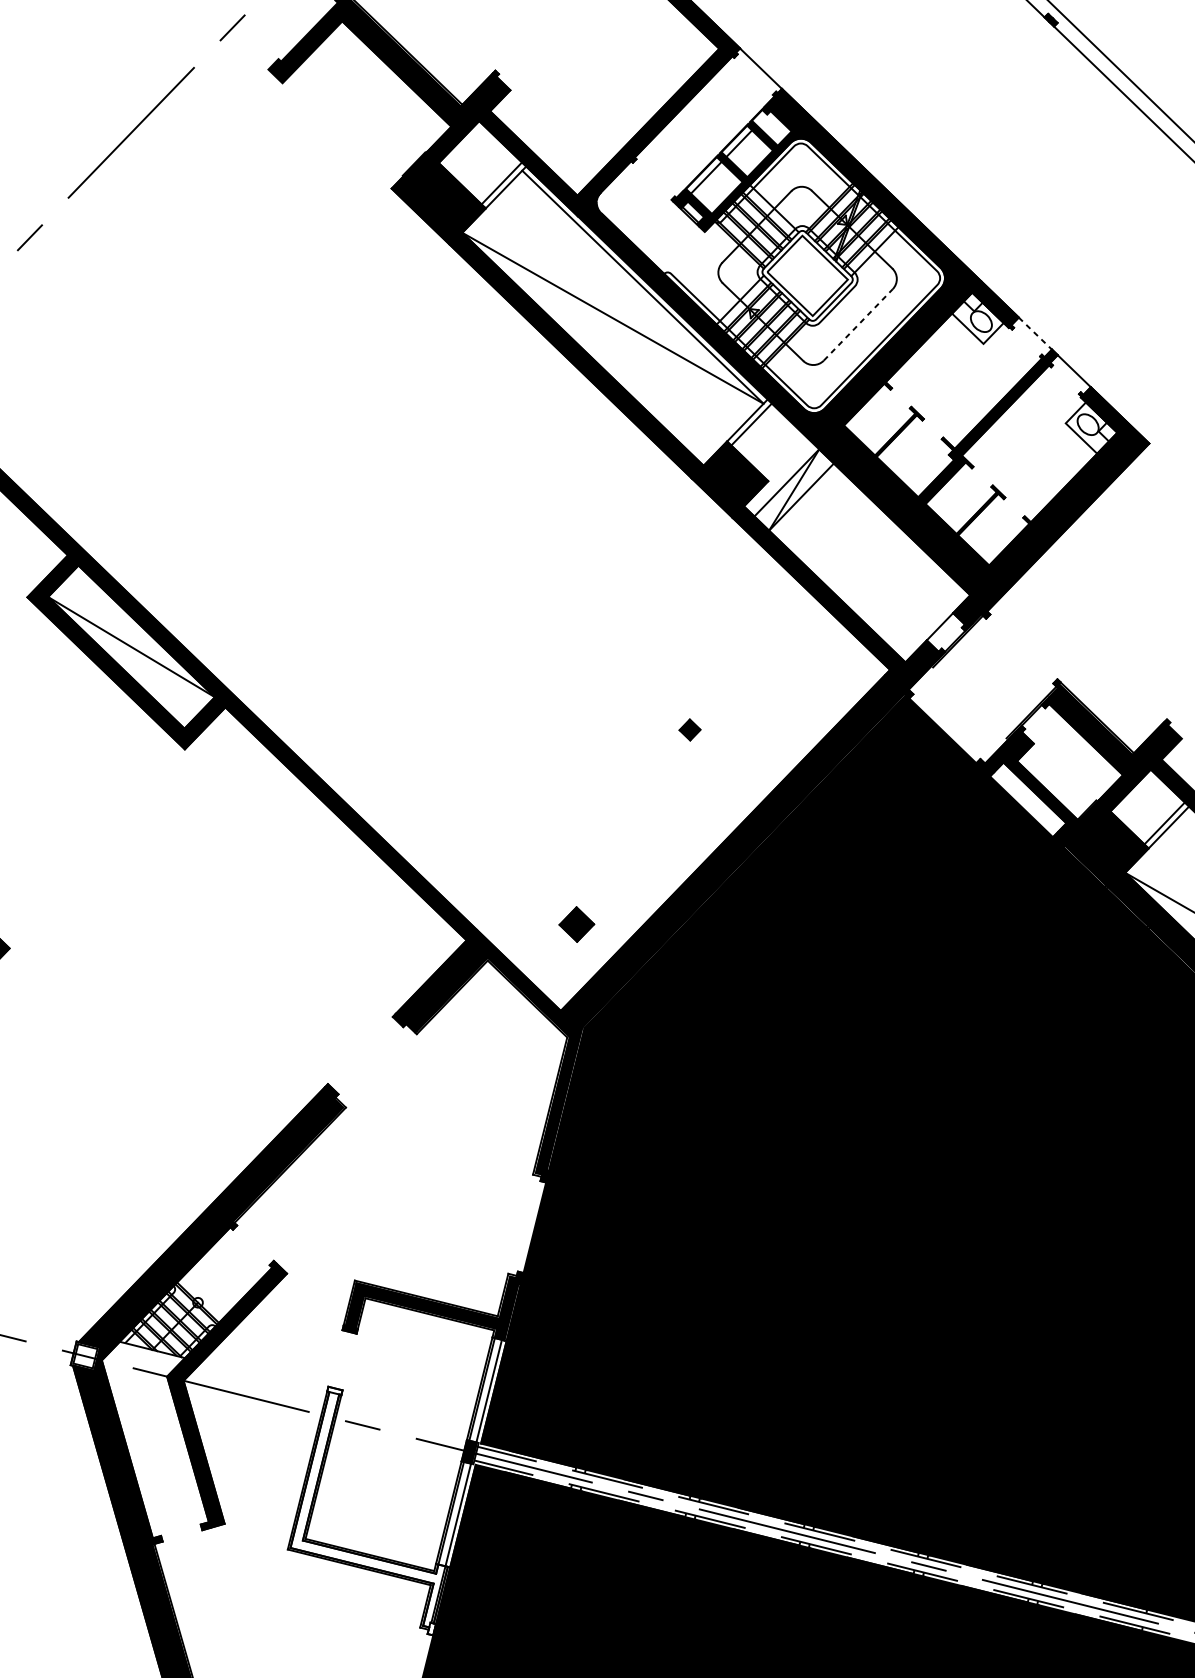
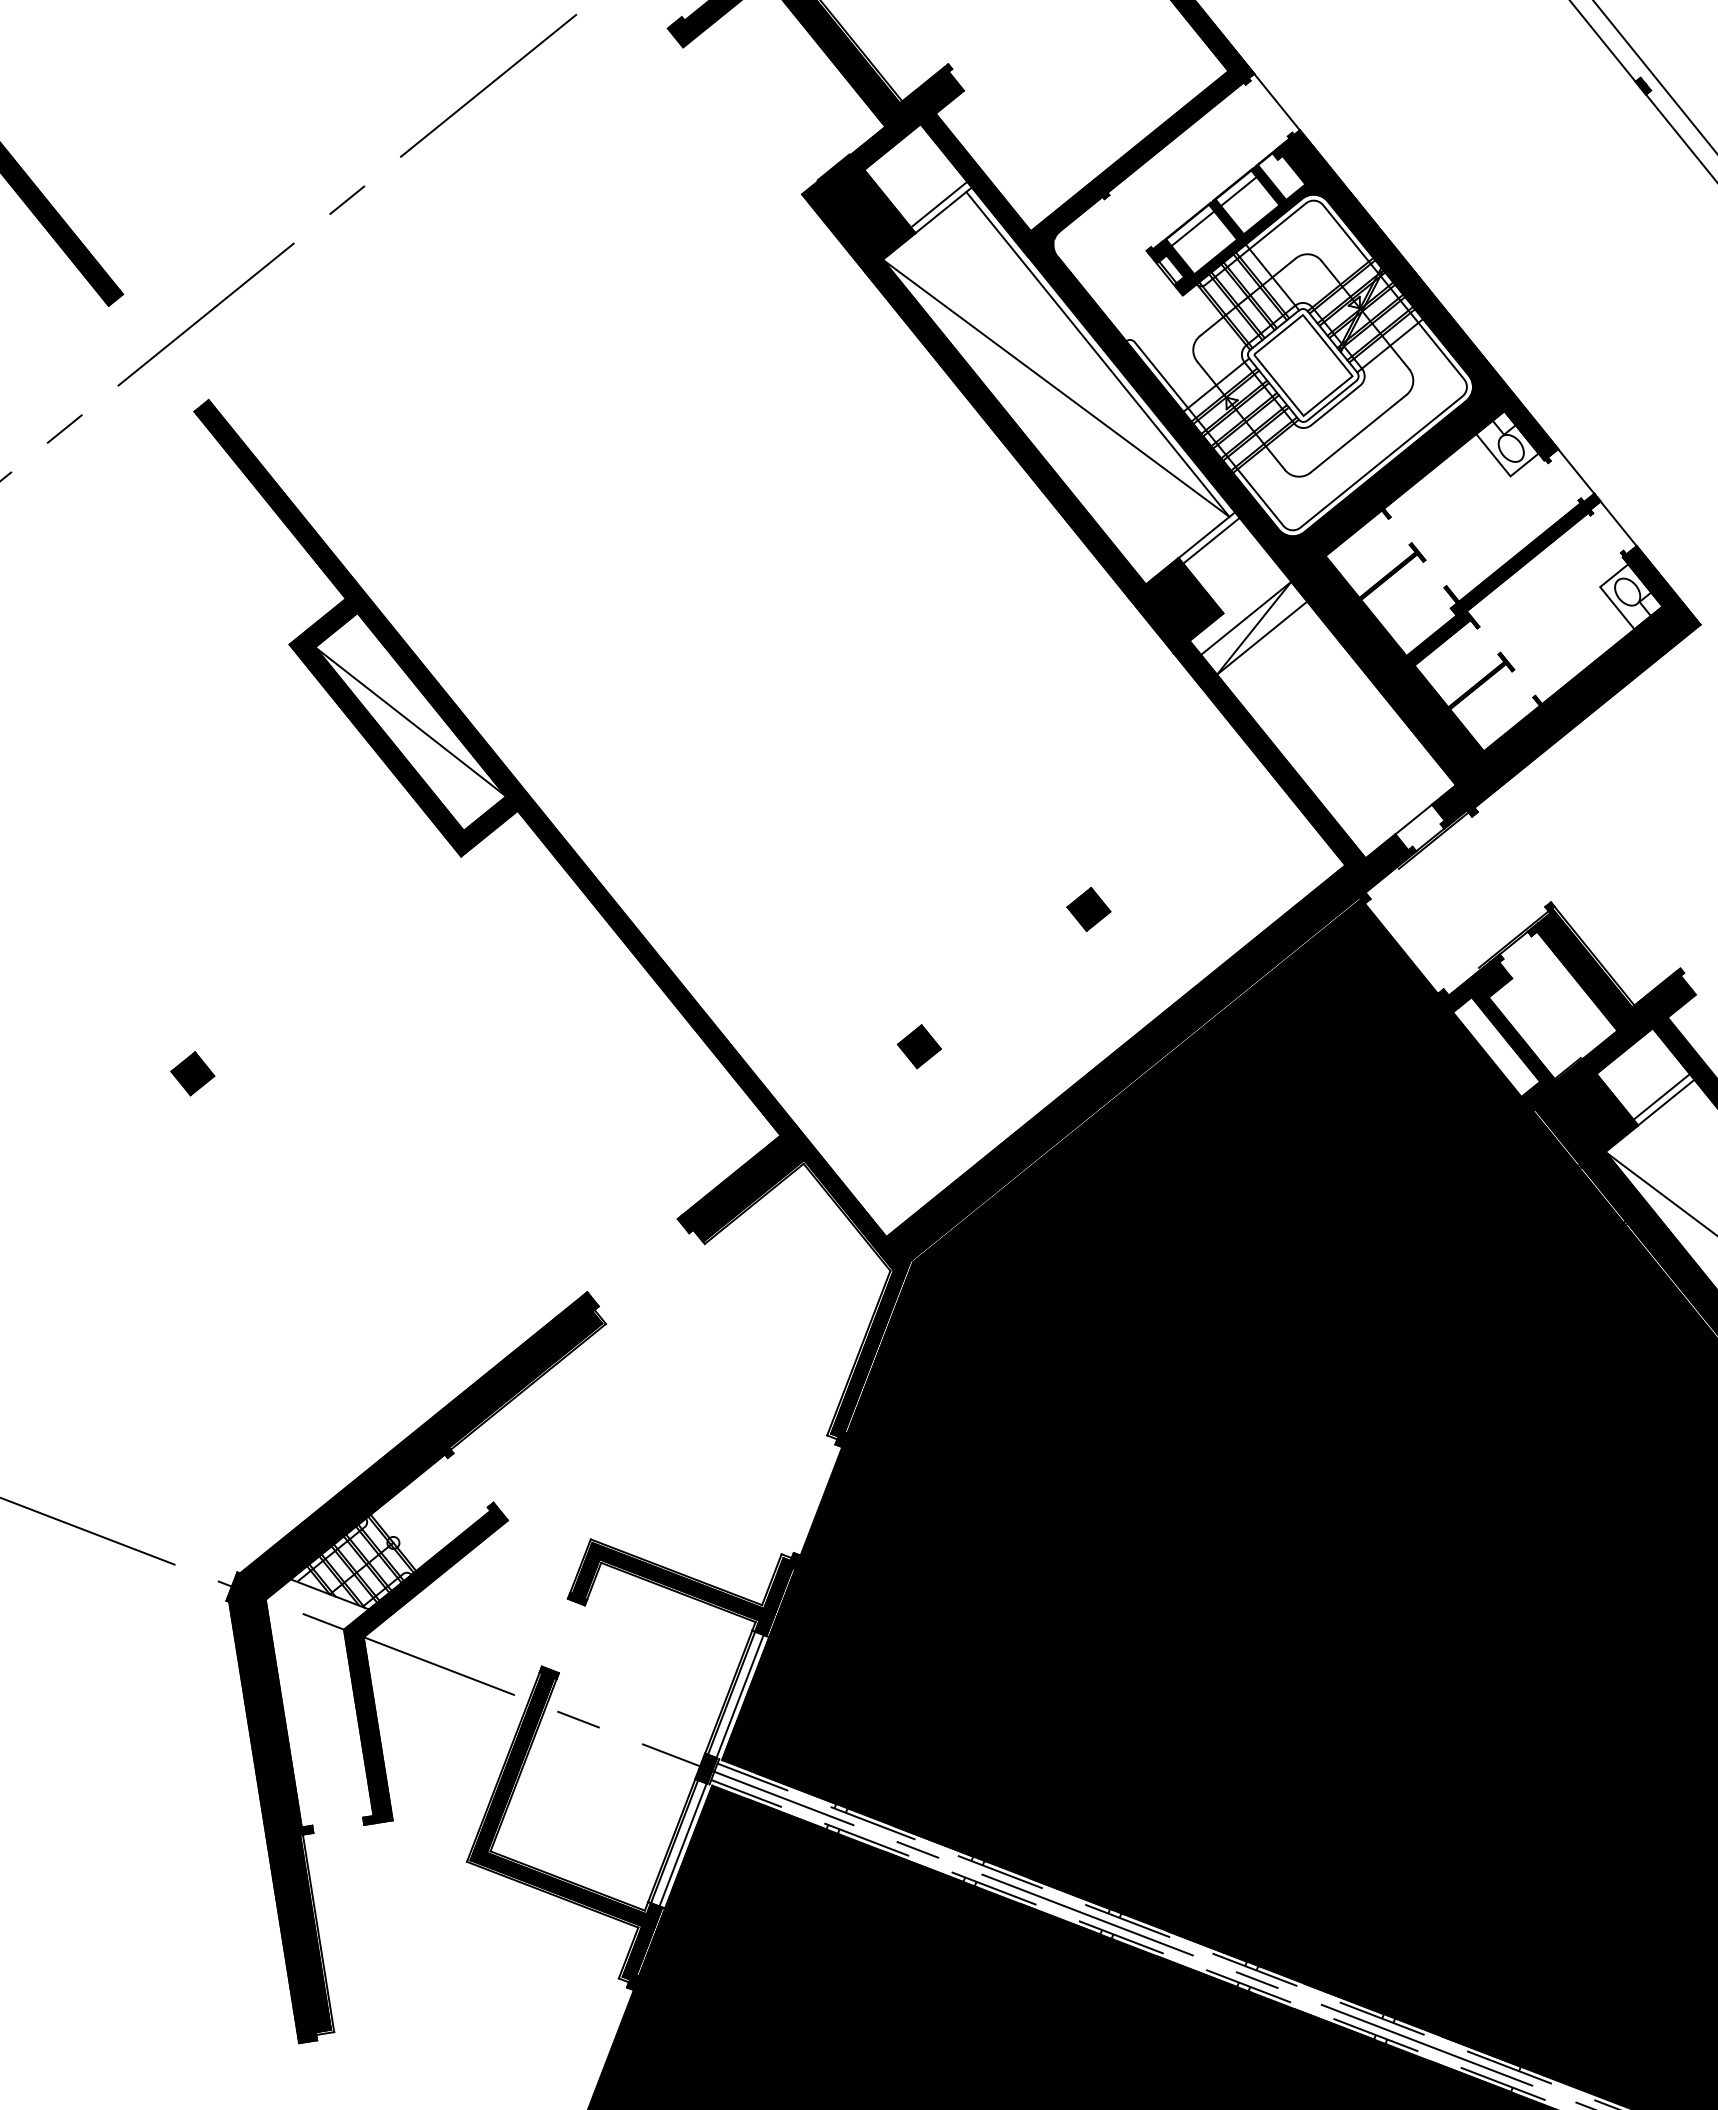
line: (858, 324) -> (1358, 433), dashed -> solid
line: (1035, 333) -> (1576, 471), dashed -> solid
part: (689, 729) -> (1088, 908), size x1.67
part: (576, 924) -> (918, 1046), moved
fill: (84, 1355) -> (245, 1591), added
fill: (363, 1513) -> (566, 1828), added

